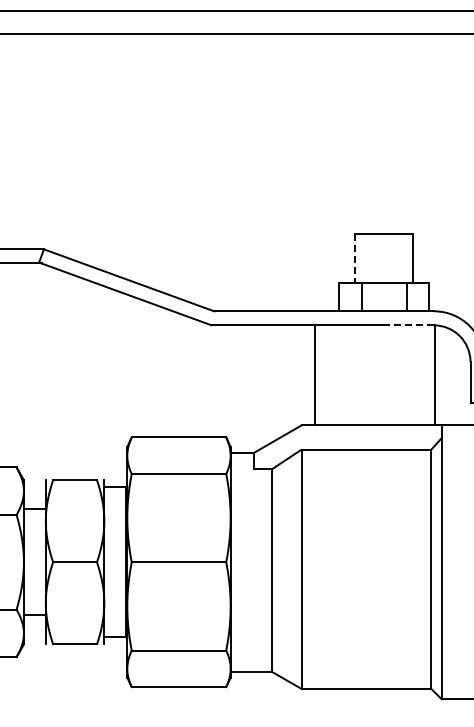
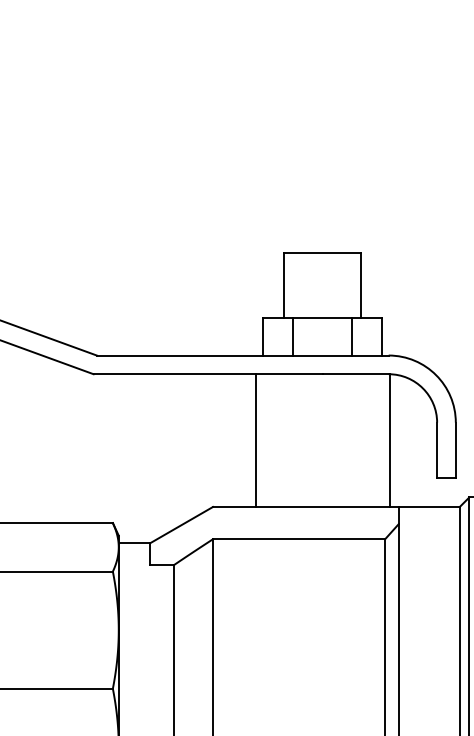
line: (355, 258) -> (284, 285), dashed -> solid
line: (409, 325) -> (356, 374), dashed -> solid
line: (314, 375) -> (255, 440), moved

